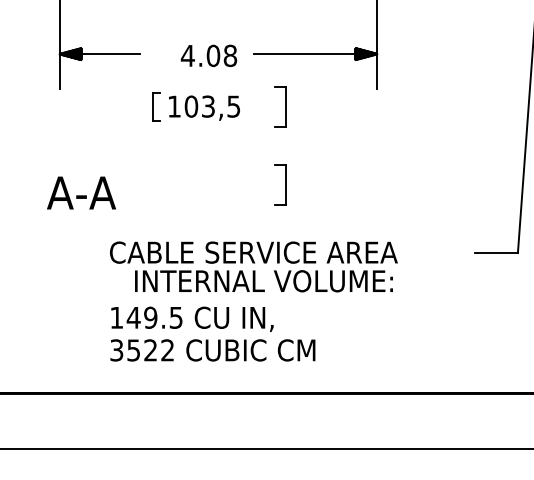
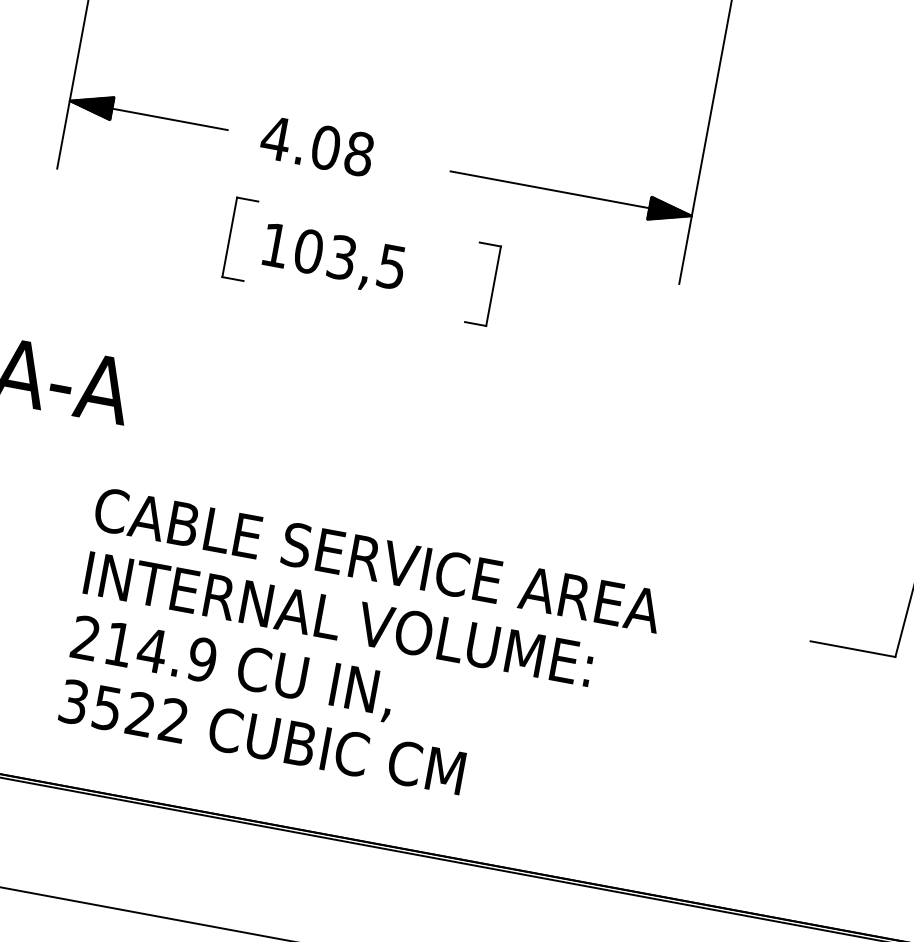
text: (208, 55) -> (316, 145), moved
part: (156, 106) -> (240, 238), size x1.43
part: (280, 184) -> (455, 436), removed
text: (263, 281) -> (338, 619), moved
text: (146, 317) -> (144, 648), 149.5 -> 214.9

